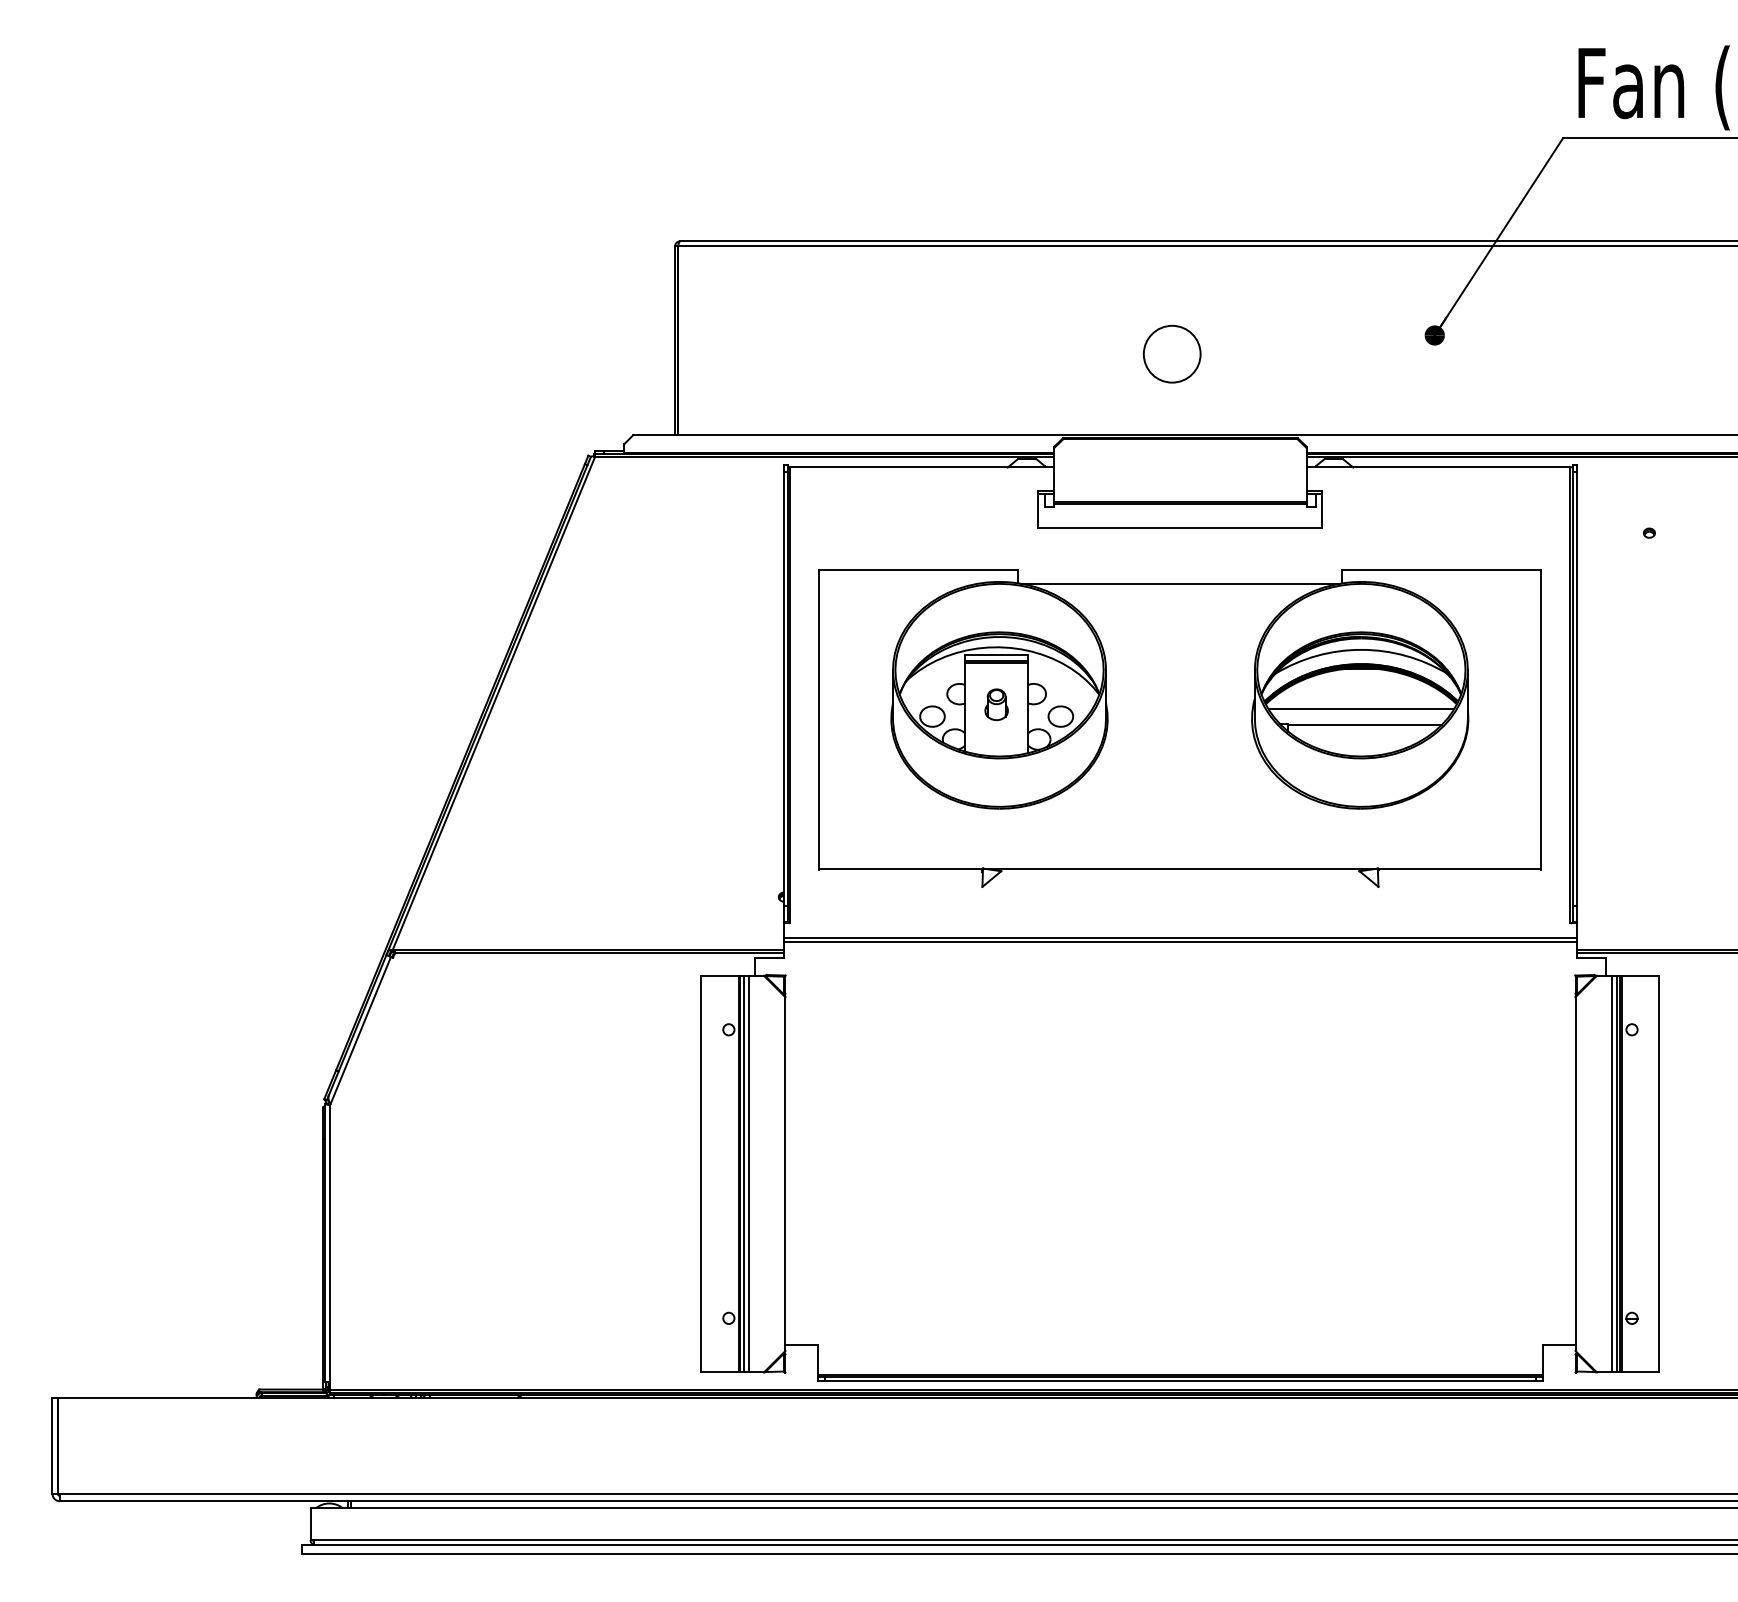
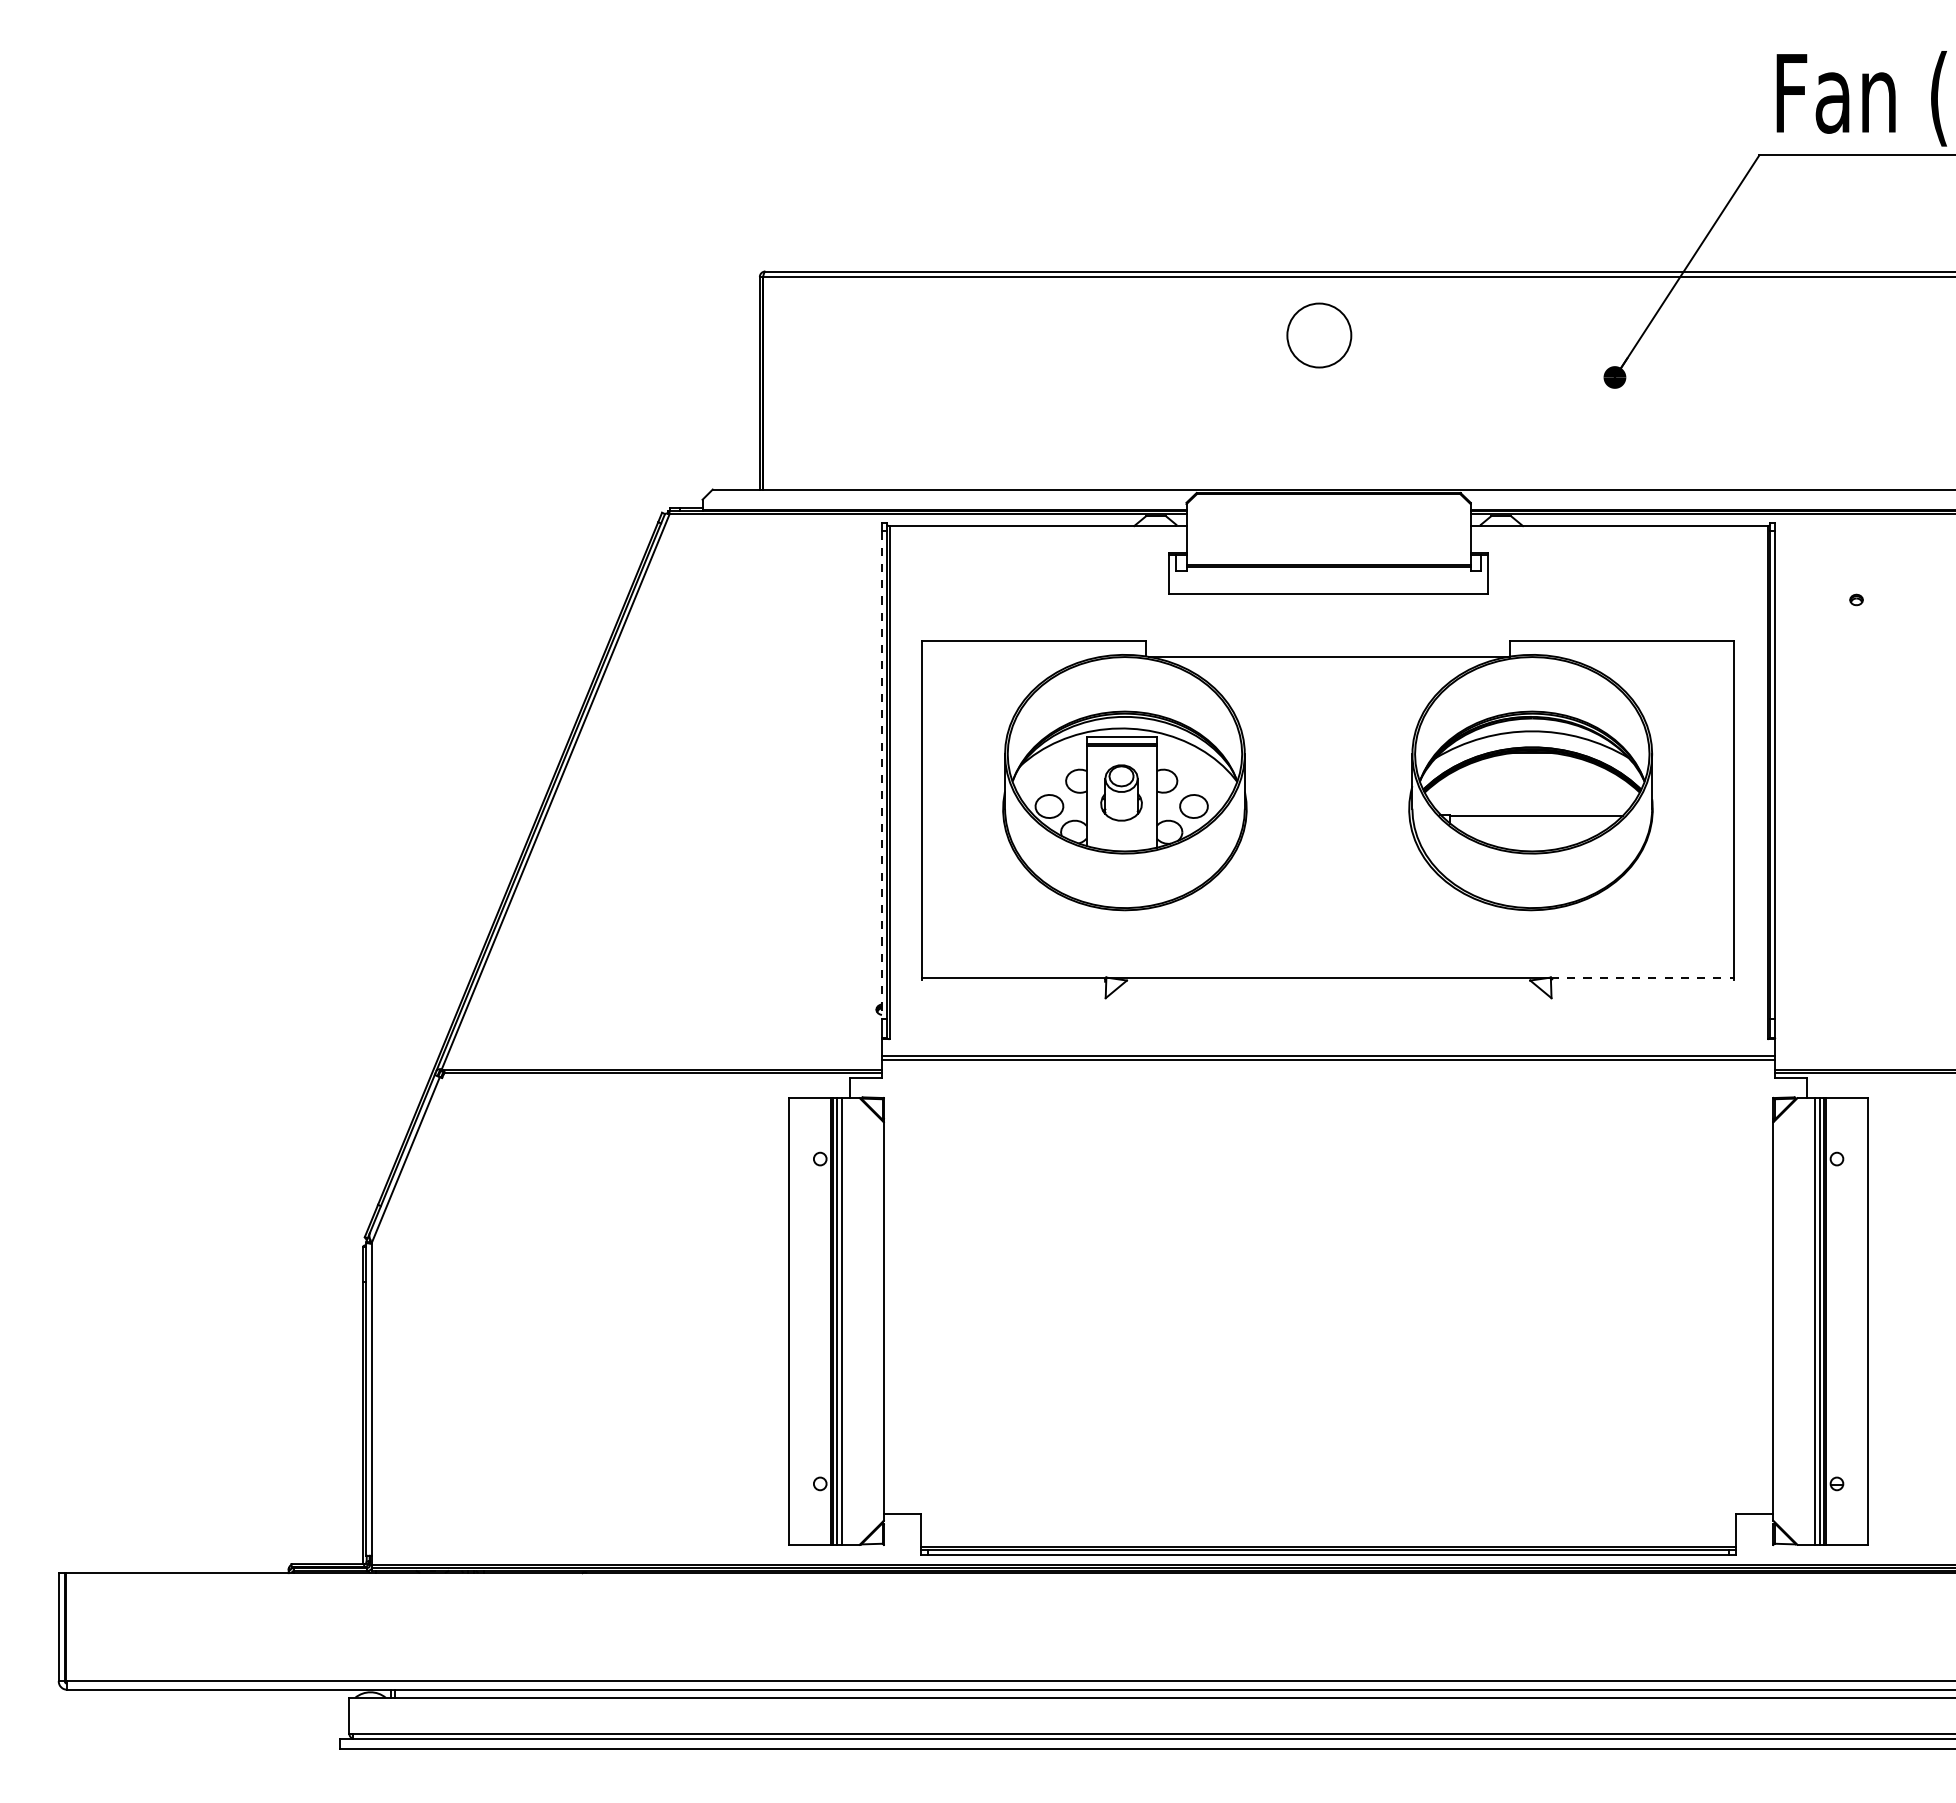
circle: (1172, 354) -> (1319, 335), moved
line: (783, 689) -> (881, 775), solid -> dashed
part: (996, 705) -> (1121, 793), size x1.6
line: (1360, 709) -> (1531, 798), removed
line: (1459, 868) -> (1642, 977), solid -> dashed

